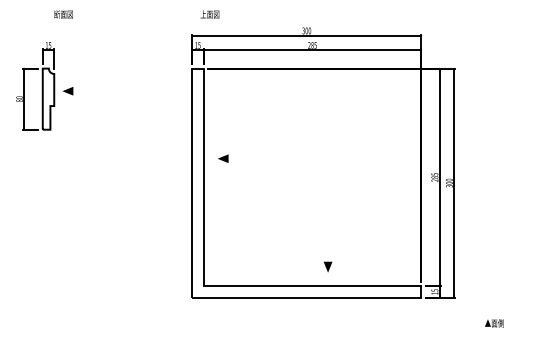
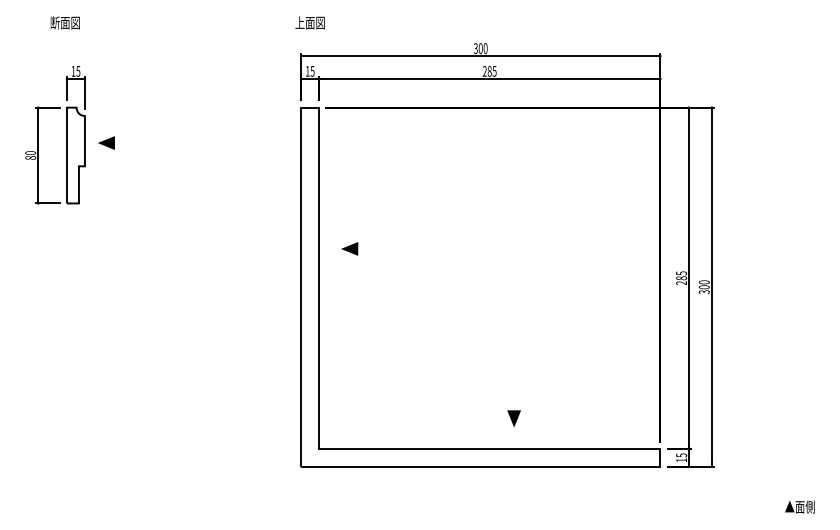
text: (63, 14) -> (64, 22), moved
text: (209, 14) -> (309, 22), moved
text: (494, 323) -> (800, 507), moved

